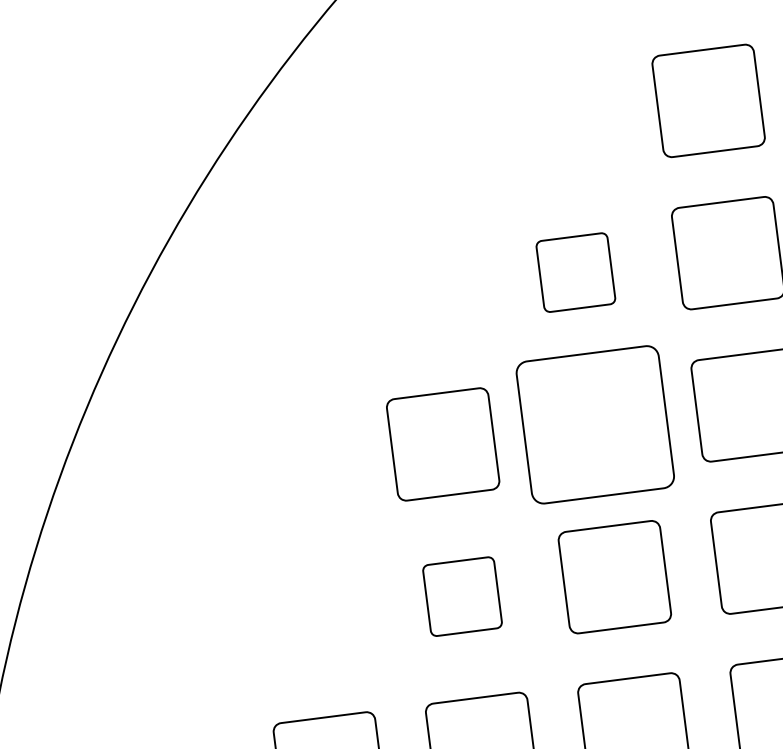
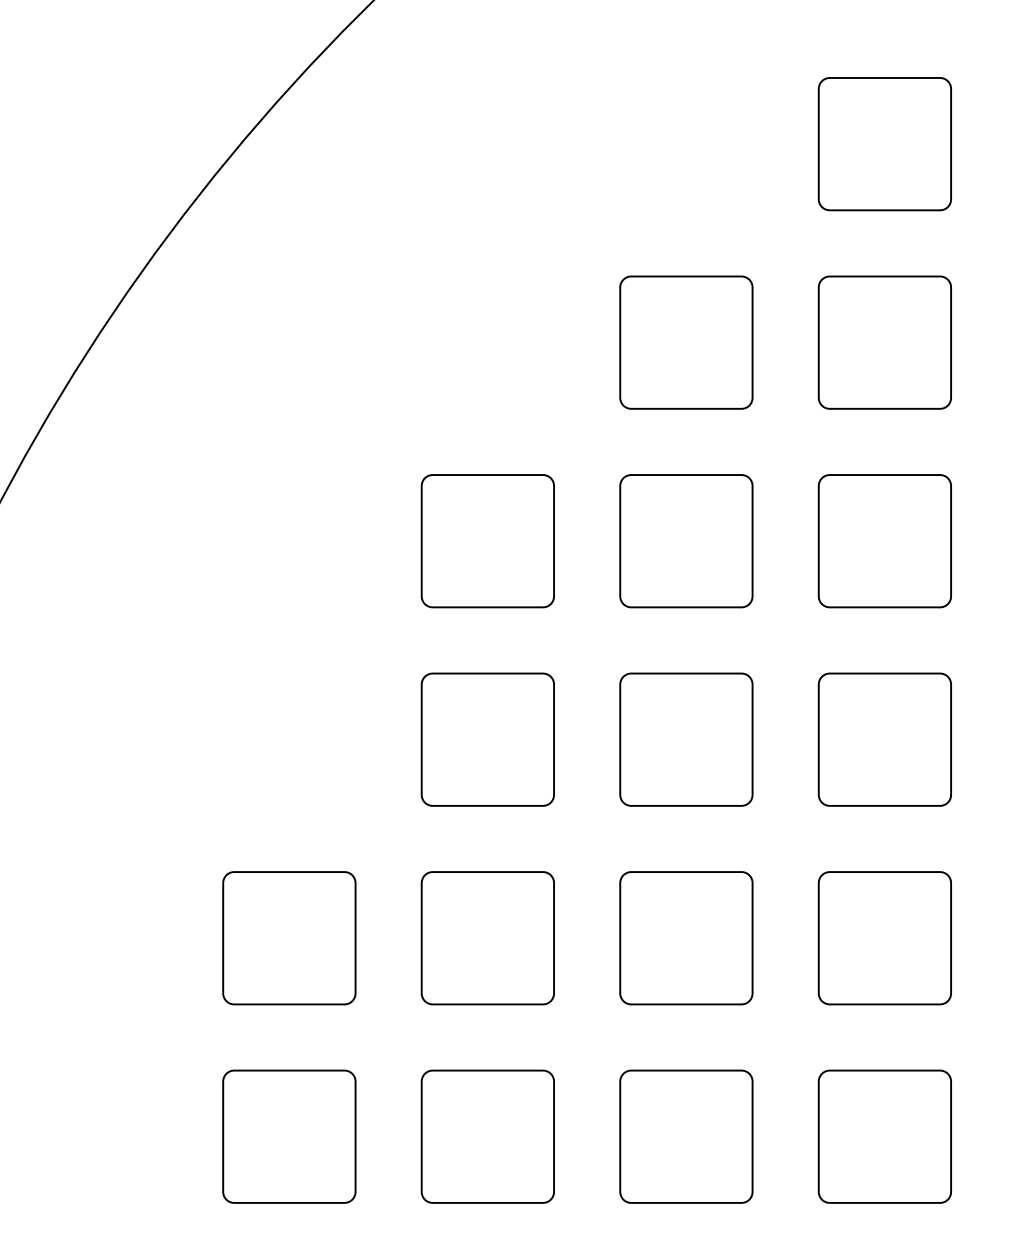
part: (575, 272) -> (686, 342), size x1.43
part: (595, 425) -> (686, 541), size x0.71
part: (462, 596) -> (487, 739), size x1.43

